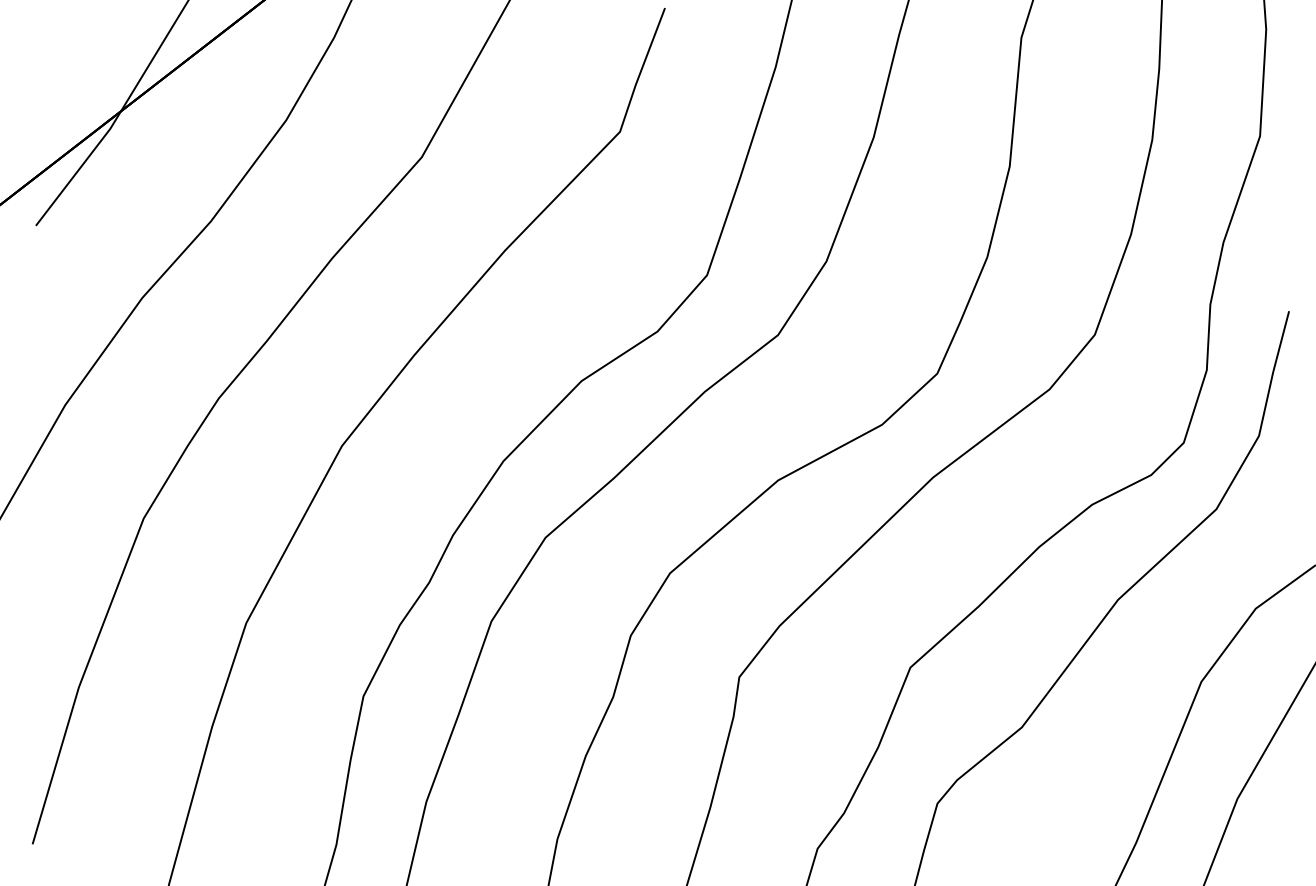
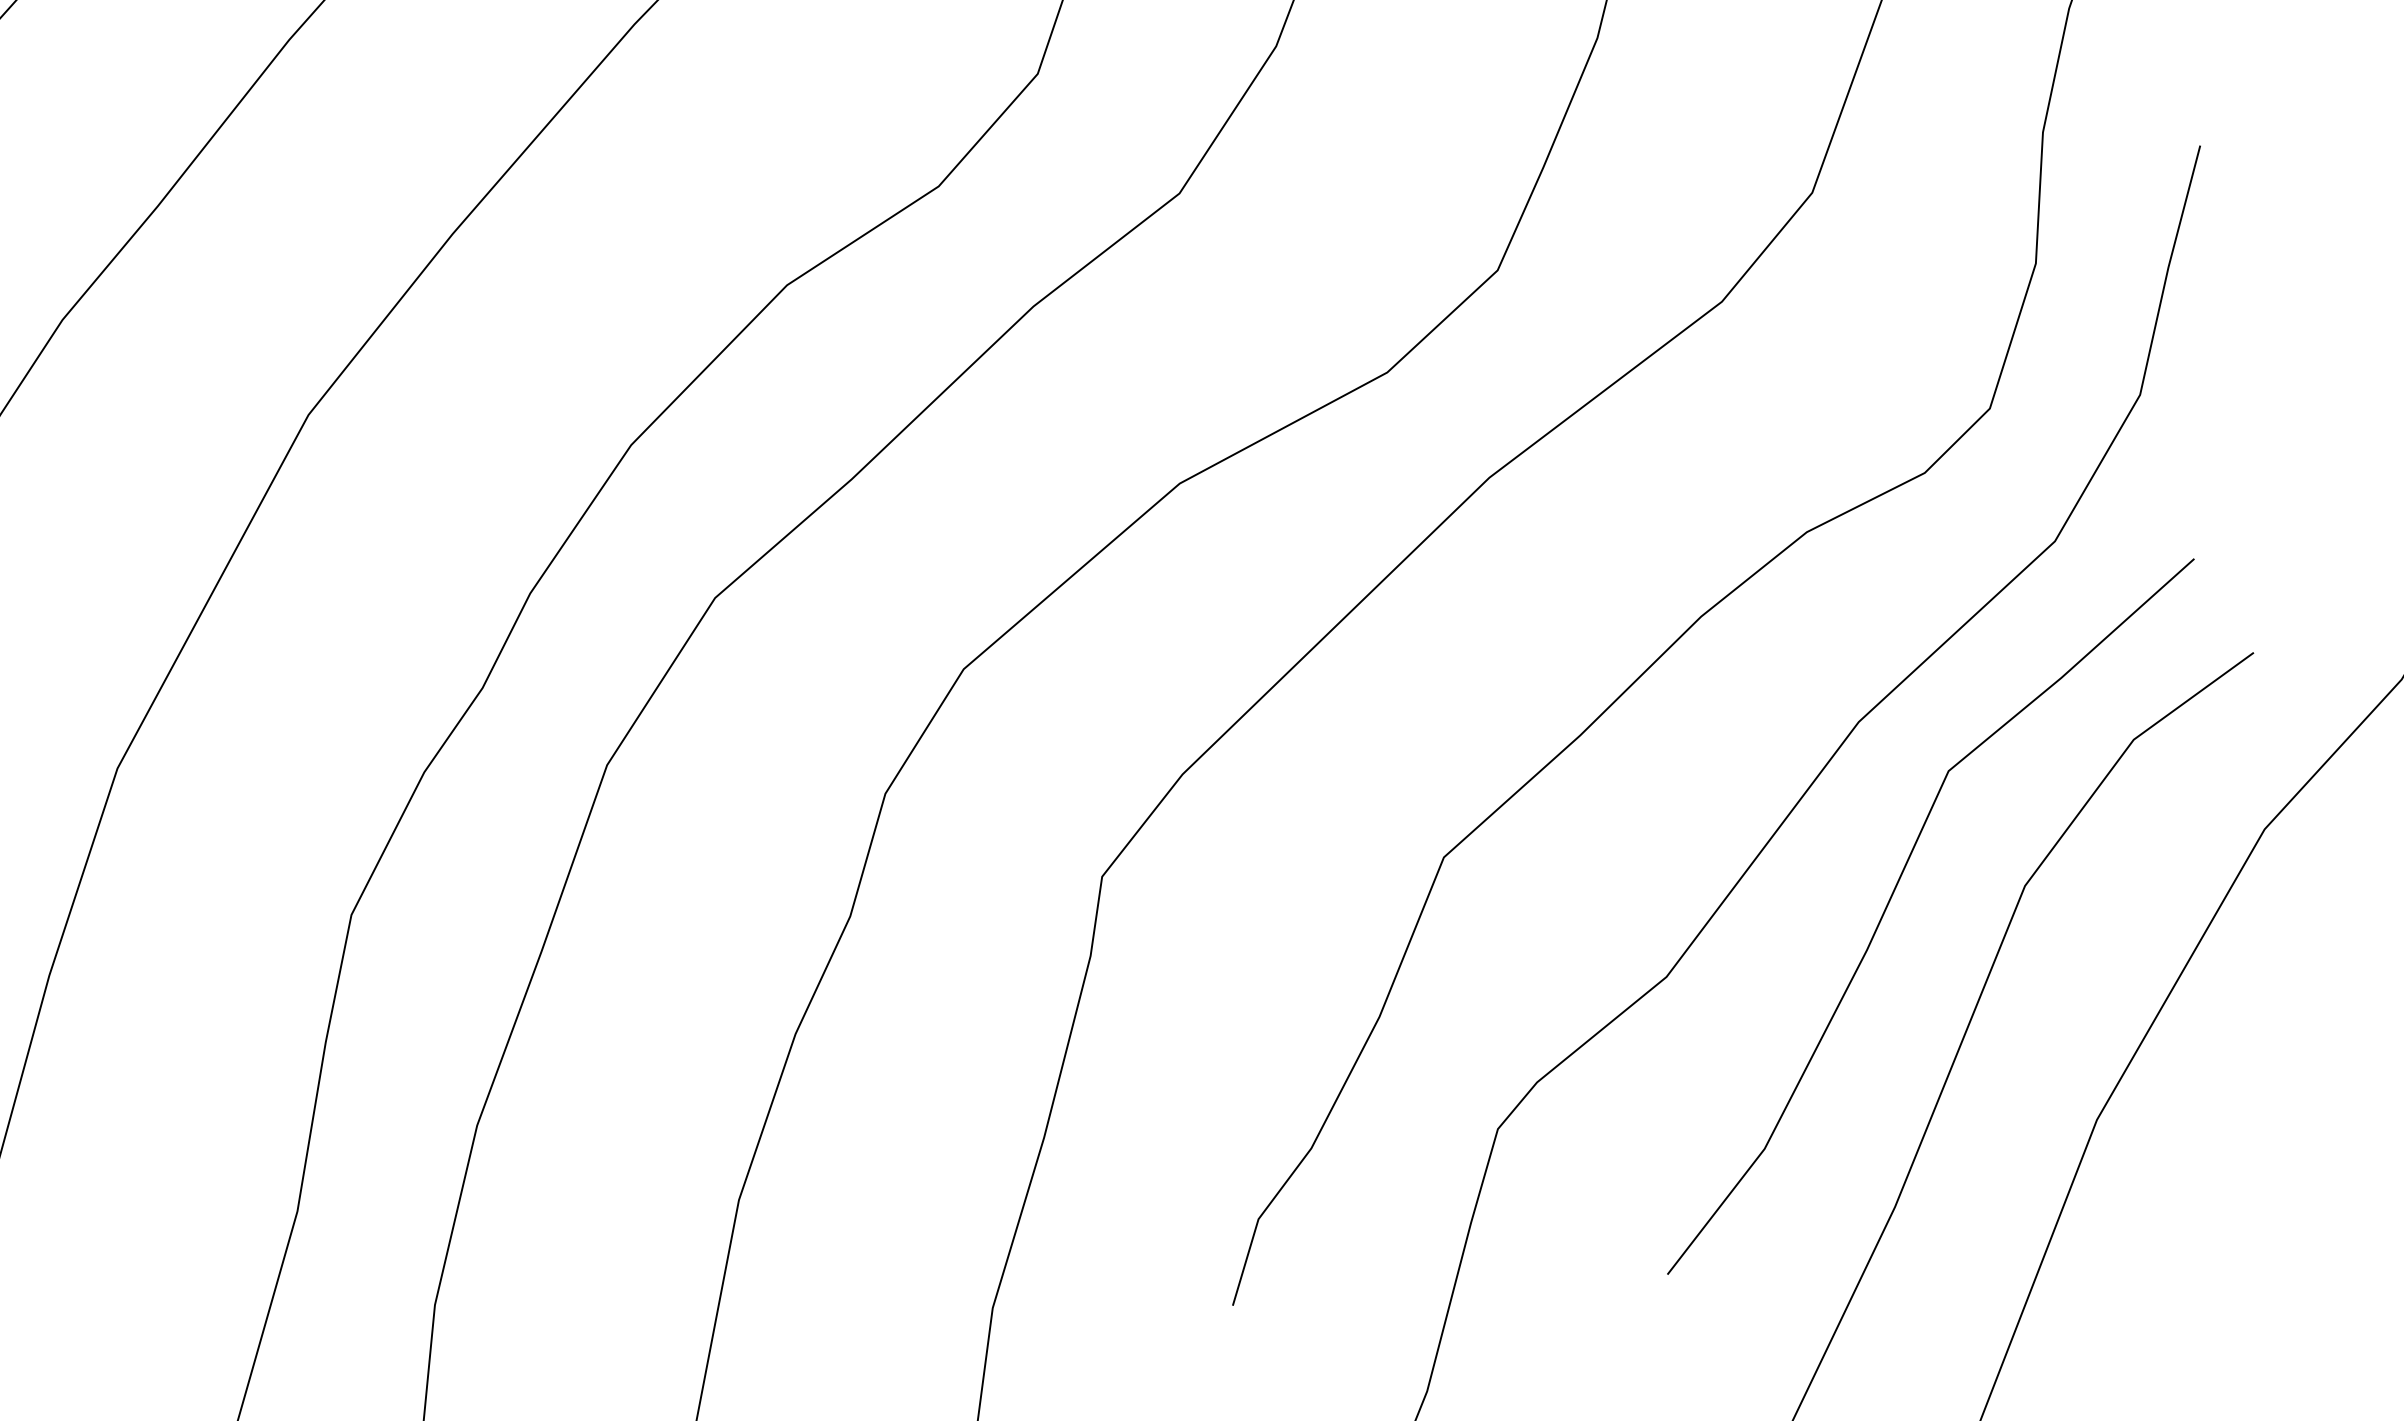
curve: (1135, 687) -> (1893, 897), added

